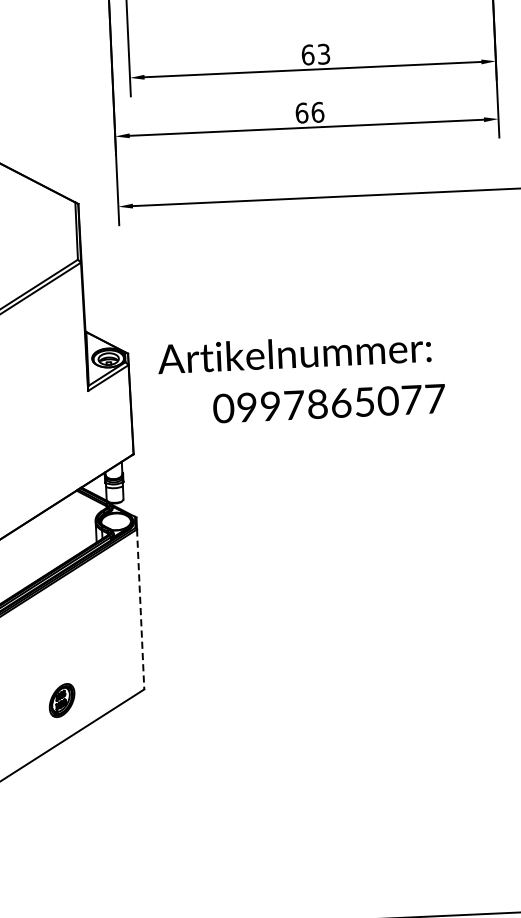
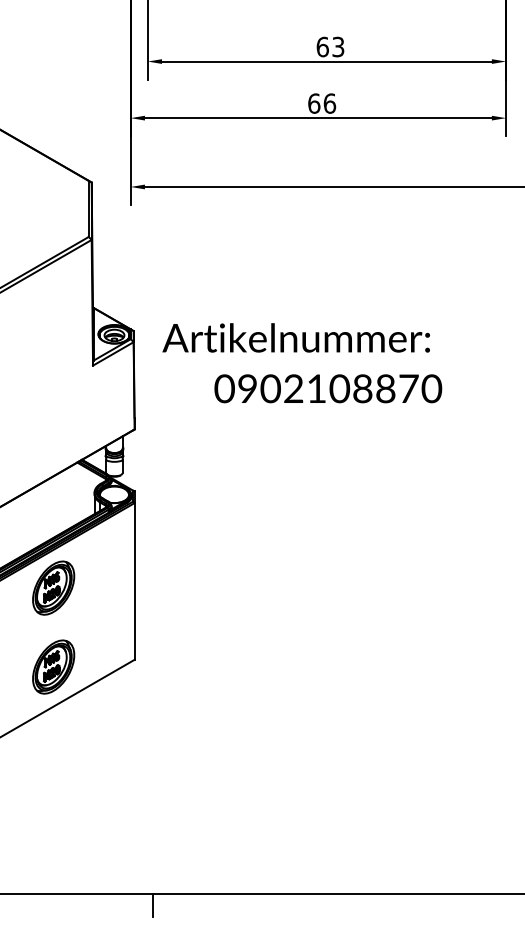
text: (353, 402) -> (351, 388), 0997865077 -> 0902108870
line: (140, 609) -> (134, 581), dashed -> solid
part: (58, 619) -> (53, 587), added
part: (61, 700) -> (53, 666), size x1.67

